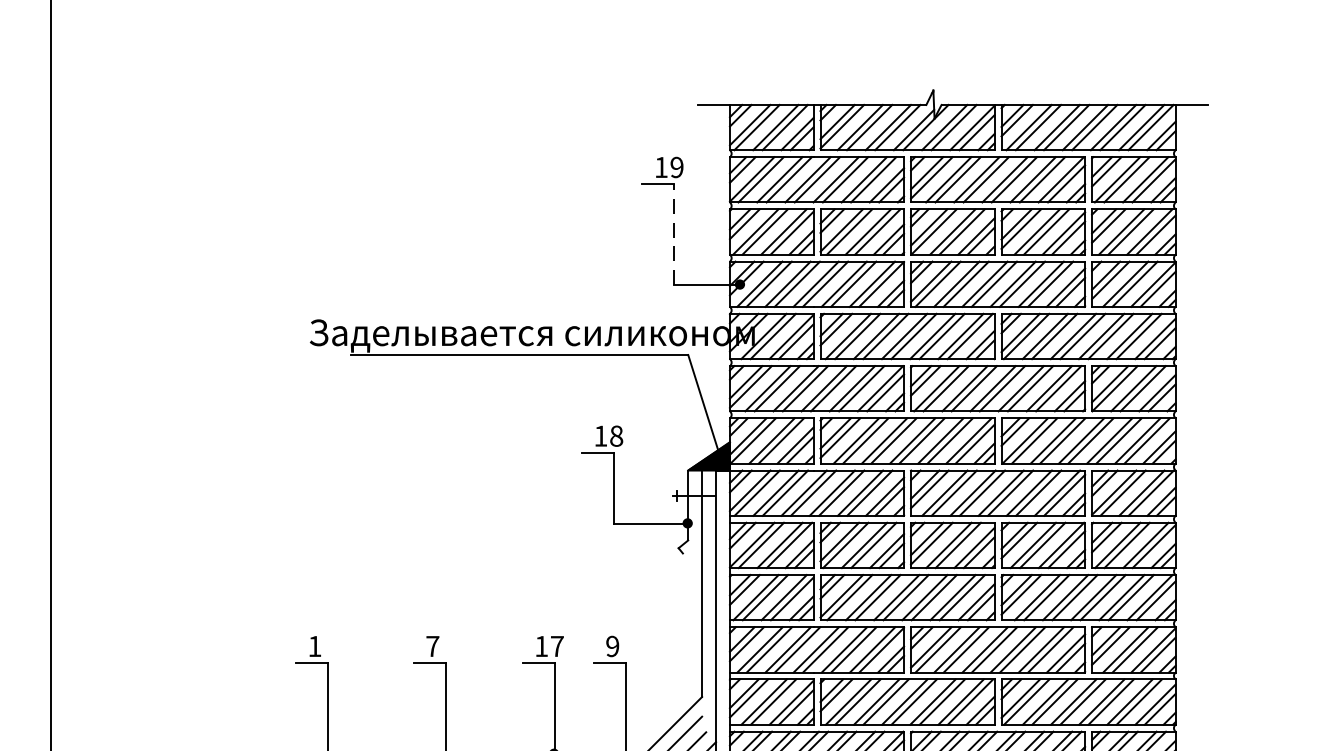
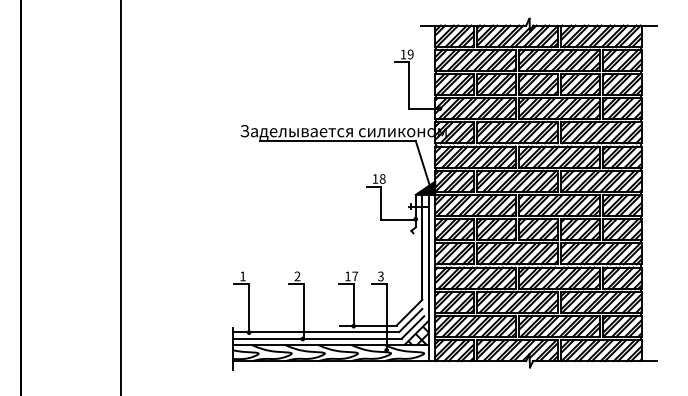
line: (674, 234) -> (409, 85), dashed -> solid
text: (432, 646) -> (297, 276), 7 -> 2
text: (611, 646) -> (380, 276), 9 -> 3

